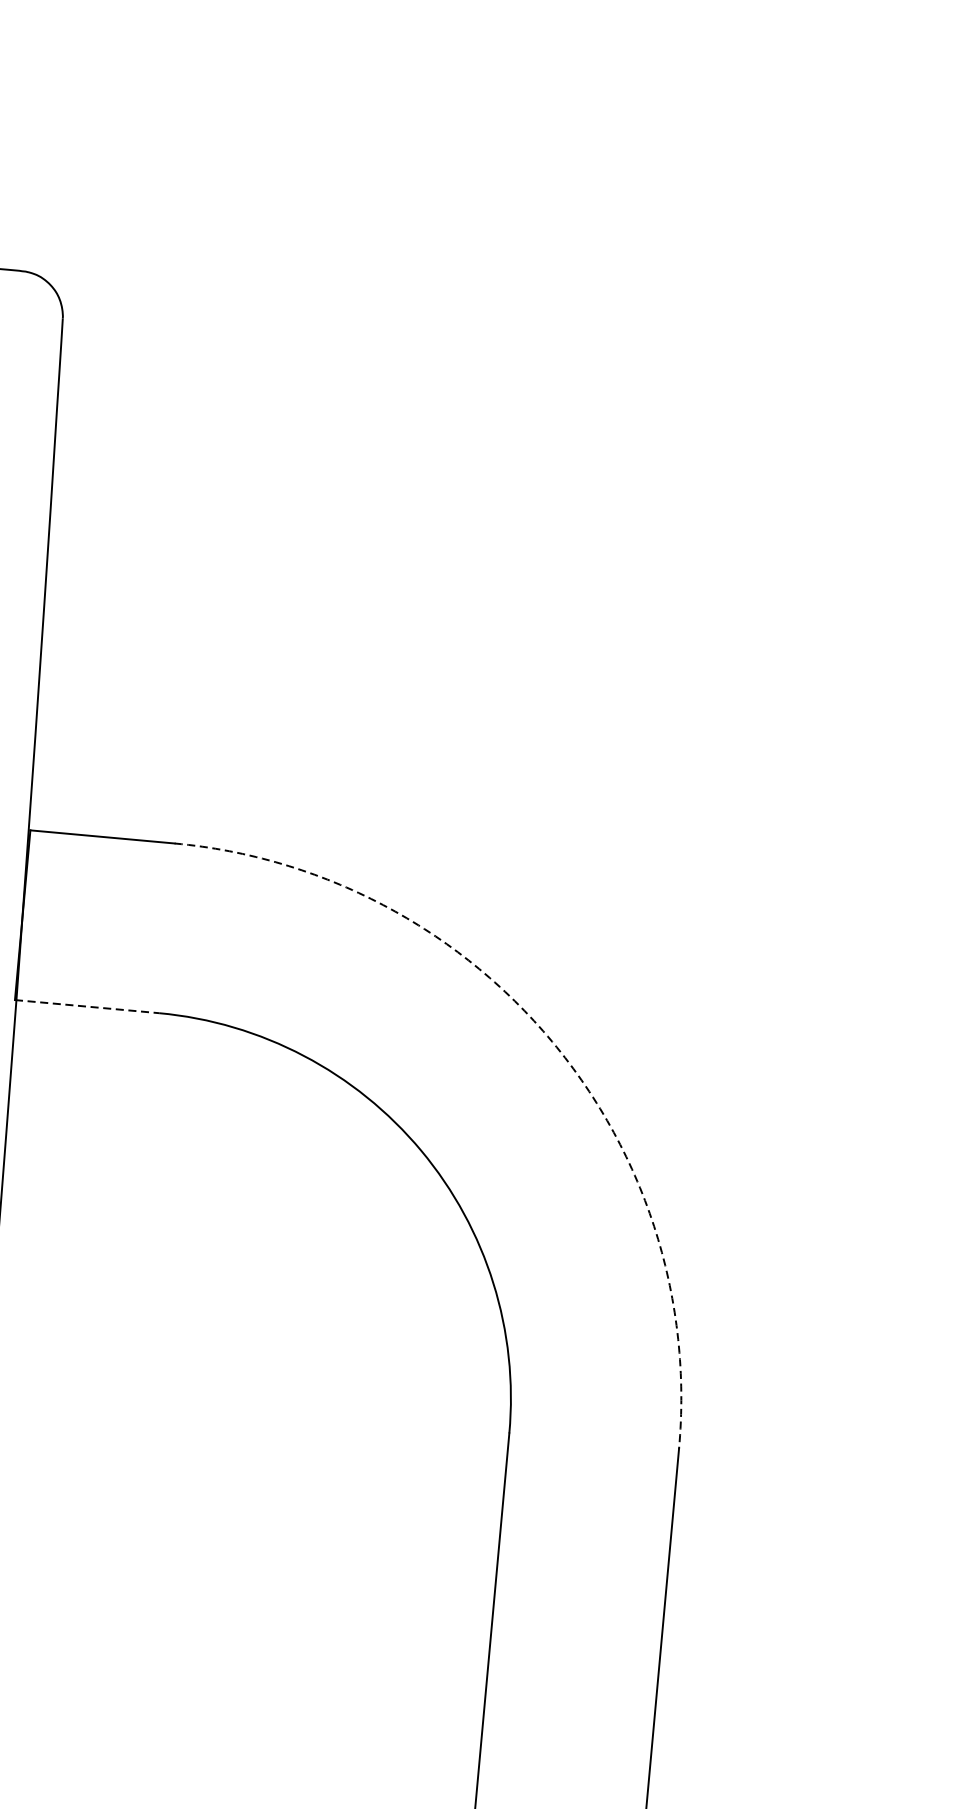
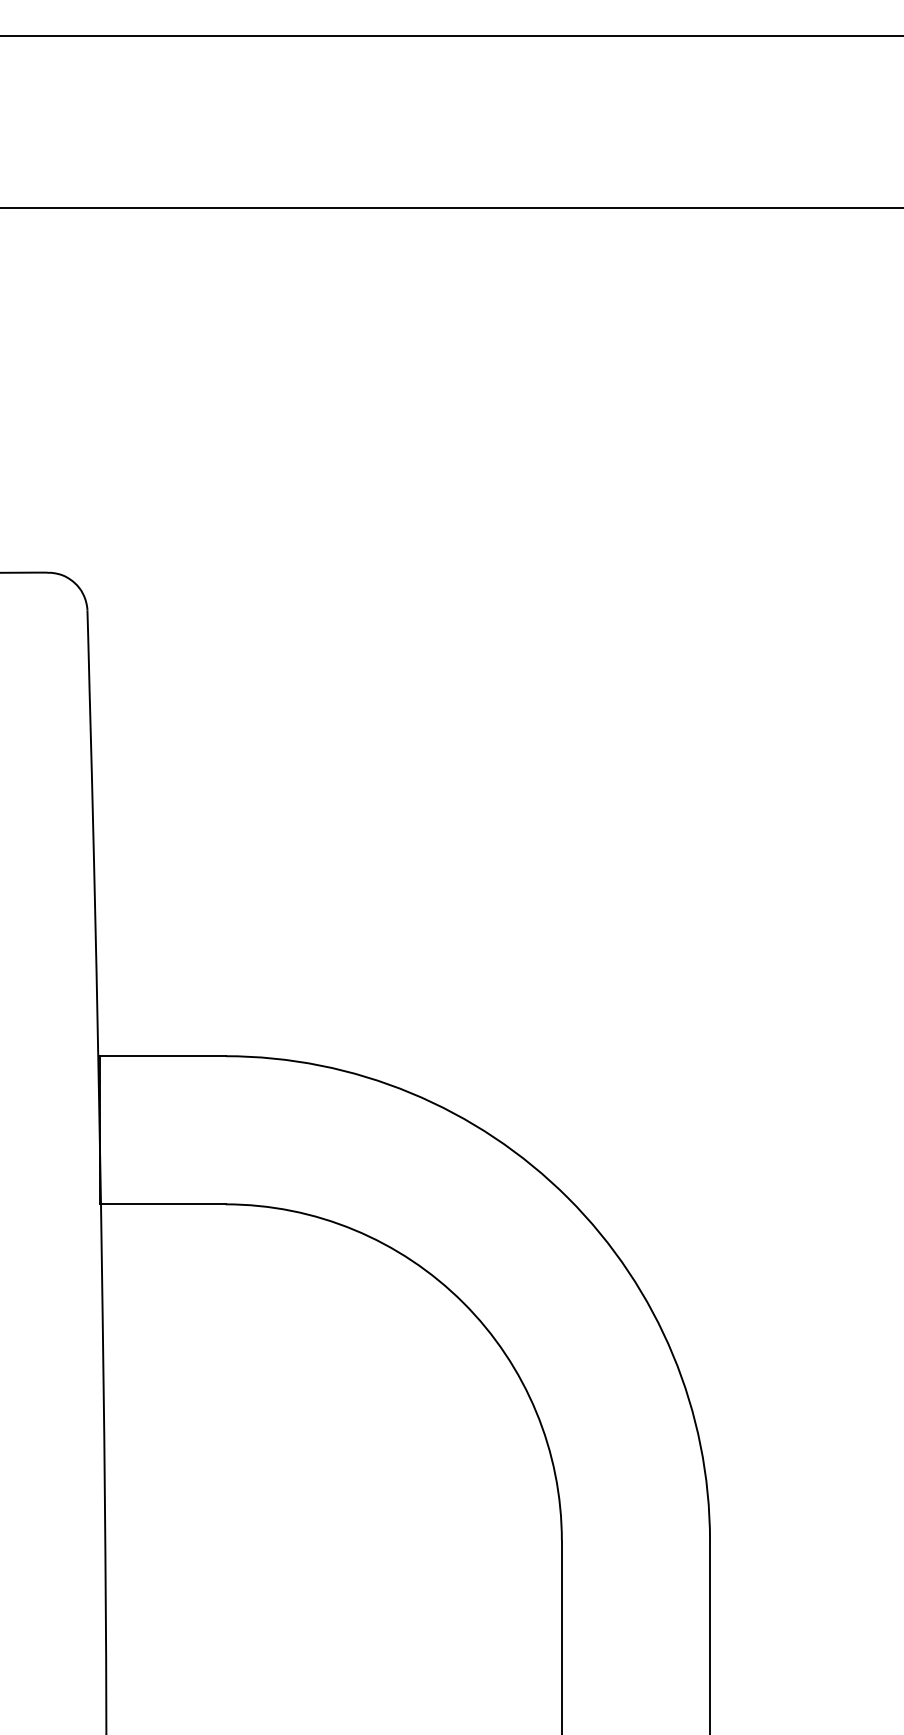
line: (86, 1006) -> (162, 1204), dashed -> solid
arc: (552, 1042) -> (568, 1198), dashed -> solid

